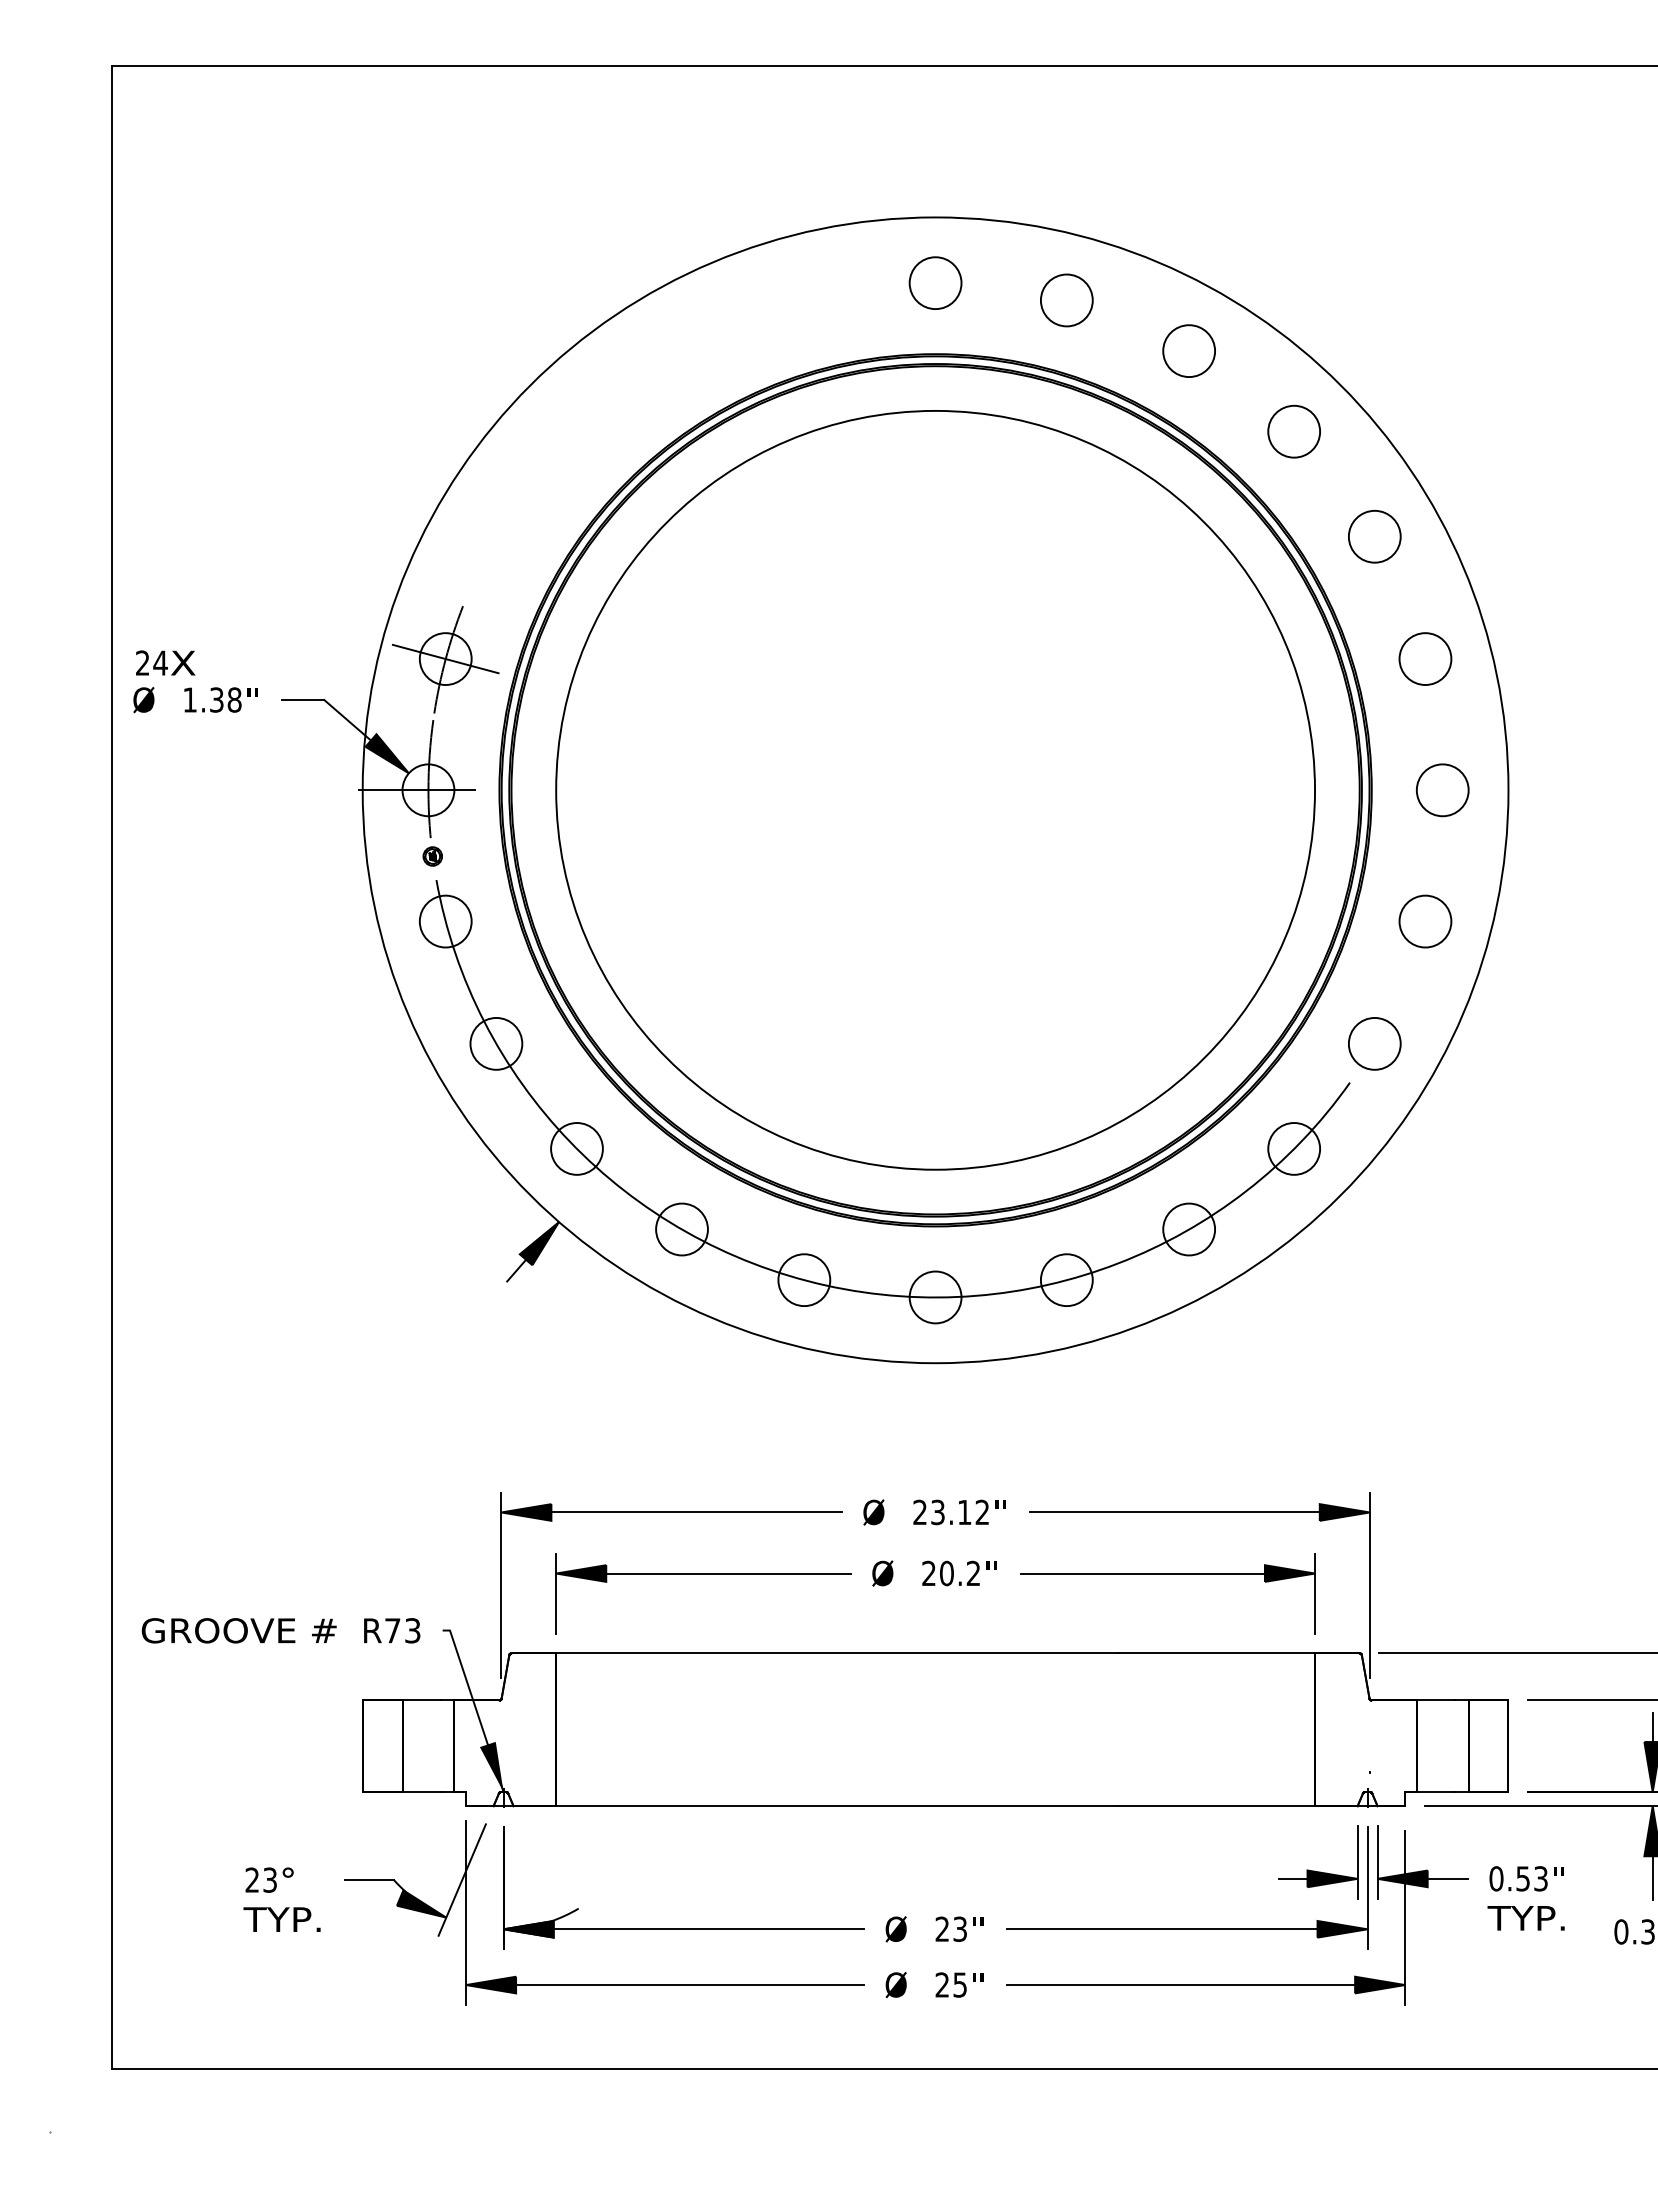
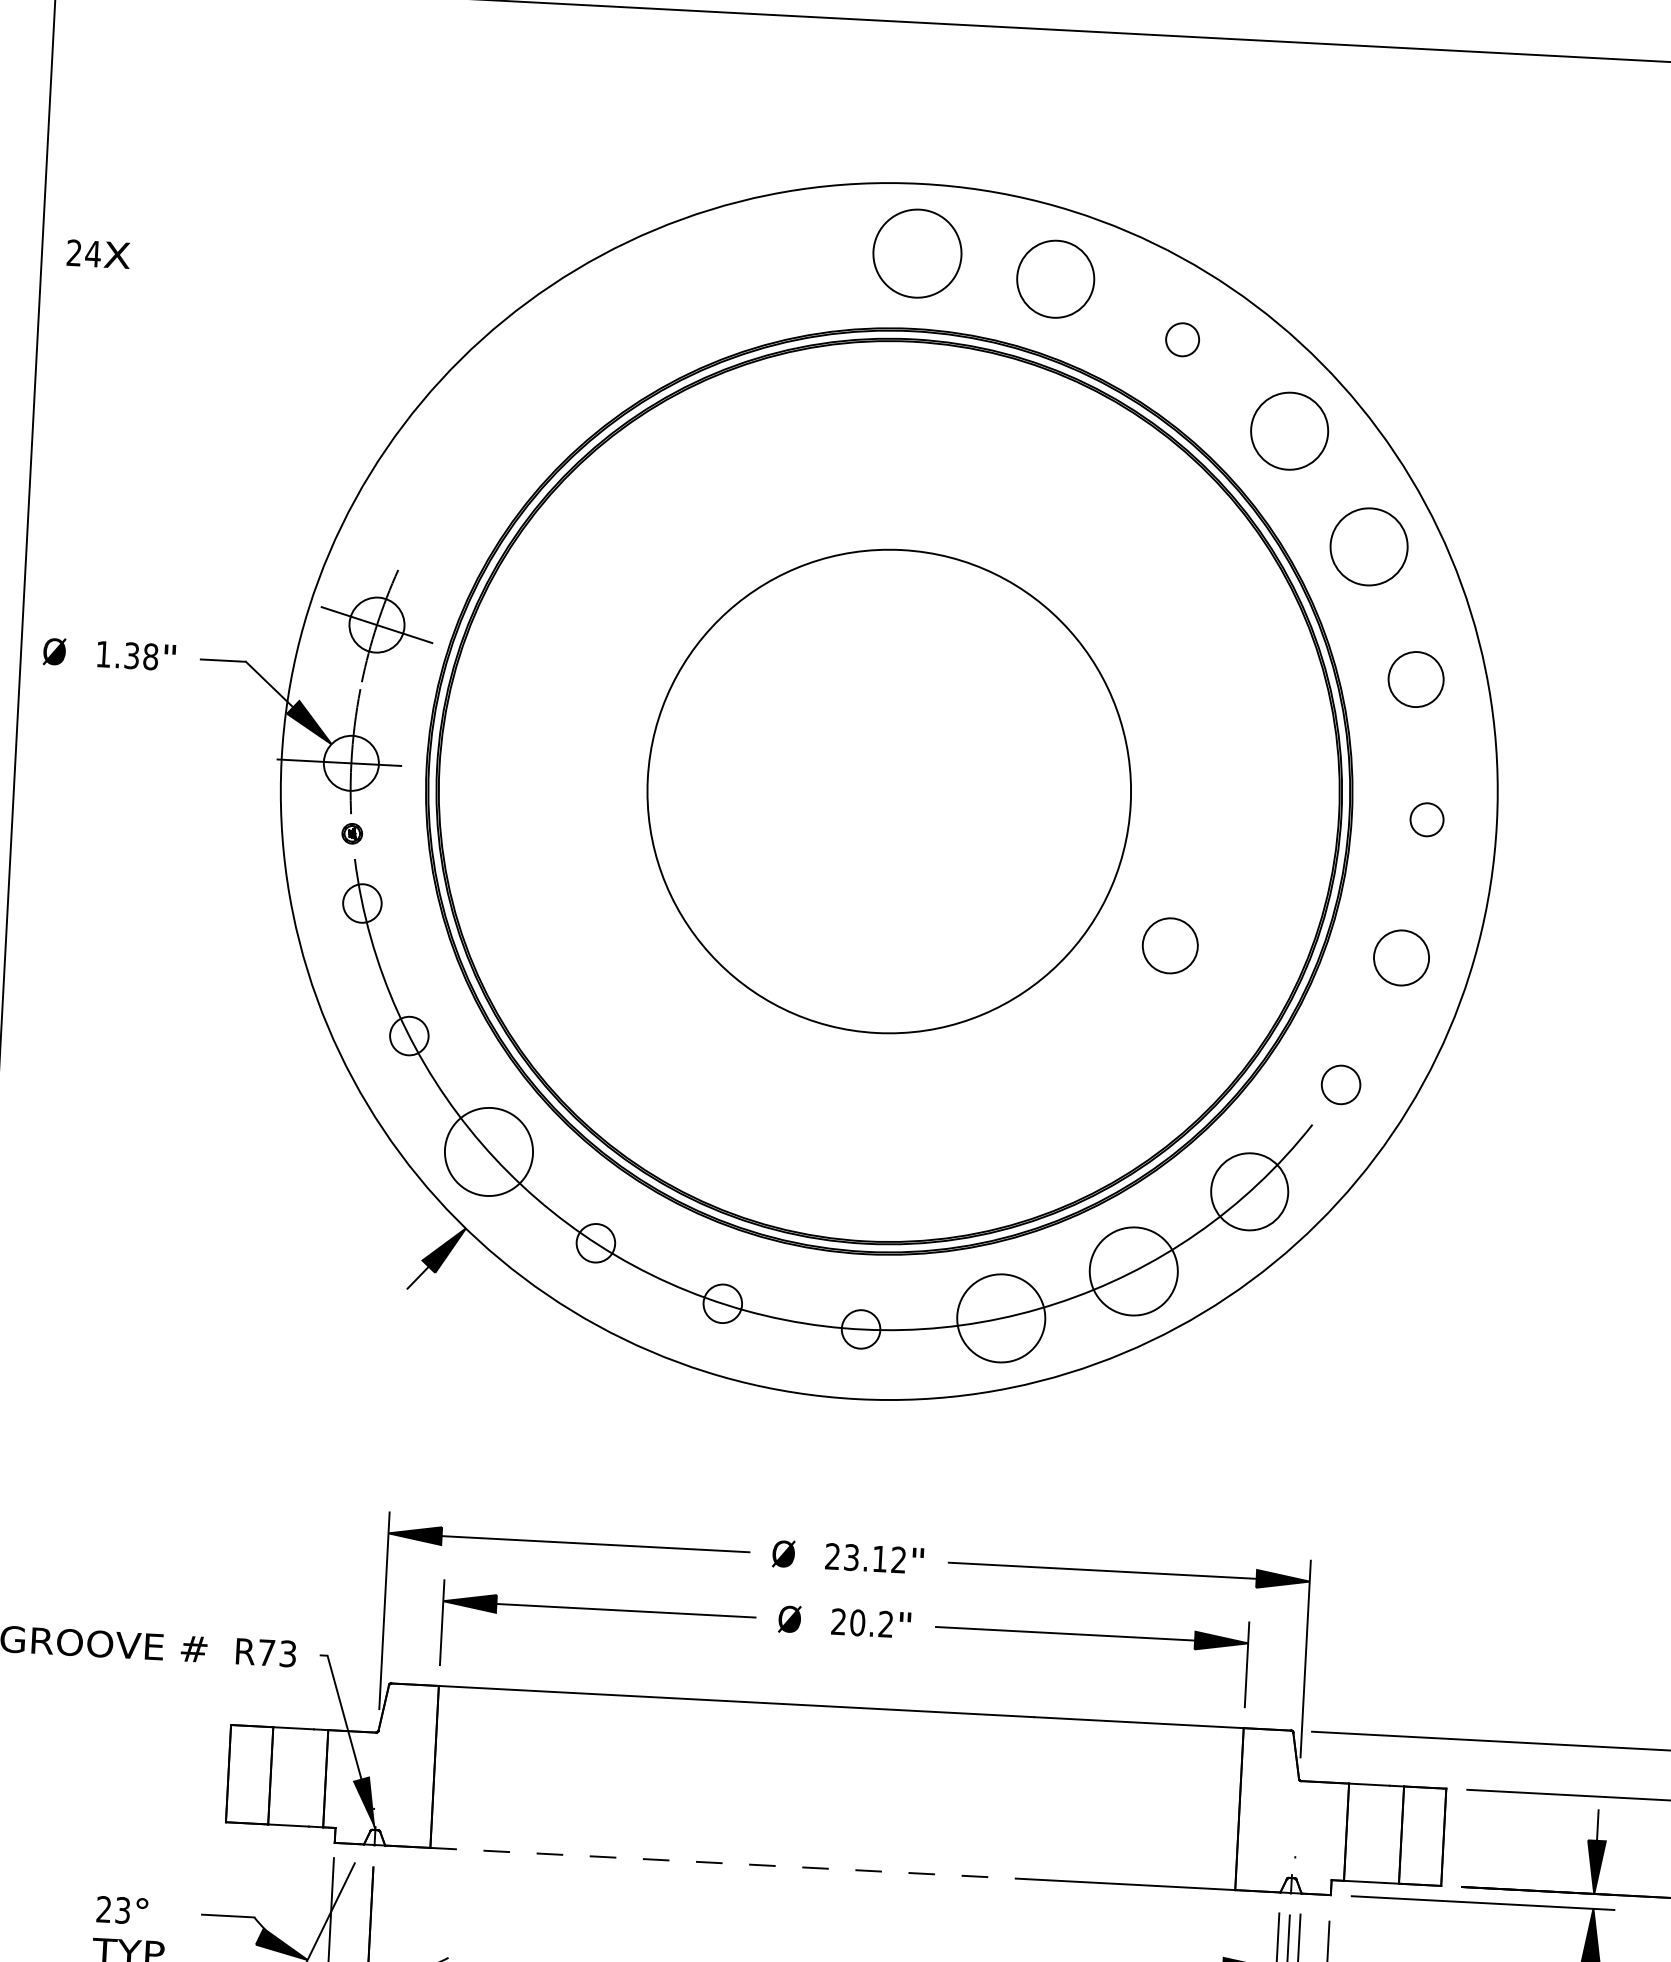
circle: (935, 283) -> (917, 253), size x1.6
circle: (1066, 300) -> (1055, 279), size x1.4
circle: (1189, 351) -> (1182, 340), size x0.6
circle: (1293, 431) -> (1288, 430), size x1.4
circle: (1374, 536) -> (1368, 546), size x1.4
text: (165, 662) -> (98, 253), moved
circle: (935, 789) -> (889, 790), size x0.6
circle: (1442, 790) -> (1426, 819), size x0.6
circle: (445, 921) -> (362, 903), size x0.7
circle: (1207, 921) -> (1170, 945), added
circle: (496, 1043) -> (409, 1035), size x0.7
circle: (1374, 1043) -> (1340, 1084), size x0.7
circle: (576, 1148) -> (488, 1151), size x1.6
circle: (1294, 1148) -> (1250, 1191), size x1.4
circle: (681, 1229) -> (595, 1243), size x0.7
circle: (1189, 1229) -> (1134, 1271), size x1.6
circle: (804, 1280) -> (722, 1304), size x0.7
circle: (1066, 1280) -> (1000, 1318), size x1.6
circle: (935, 1297) -> (860, 1329), size x0.7
line: (836, 1806) -> (727, 1863), solid -> dashed

